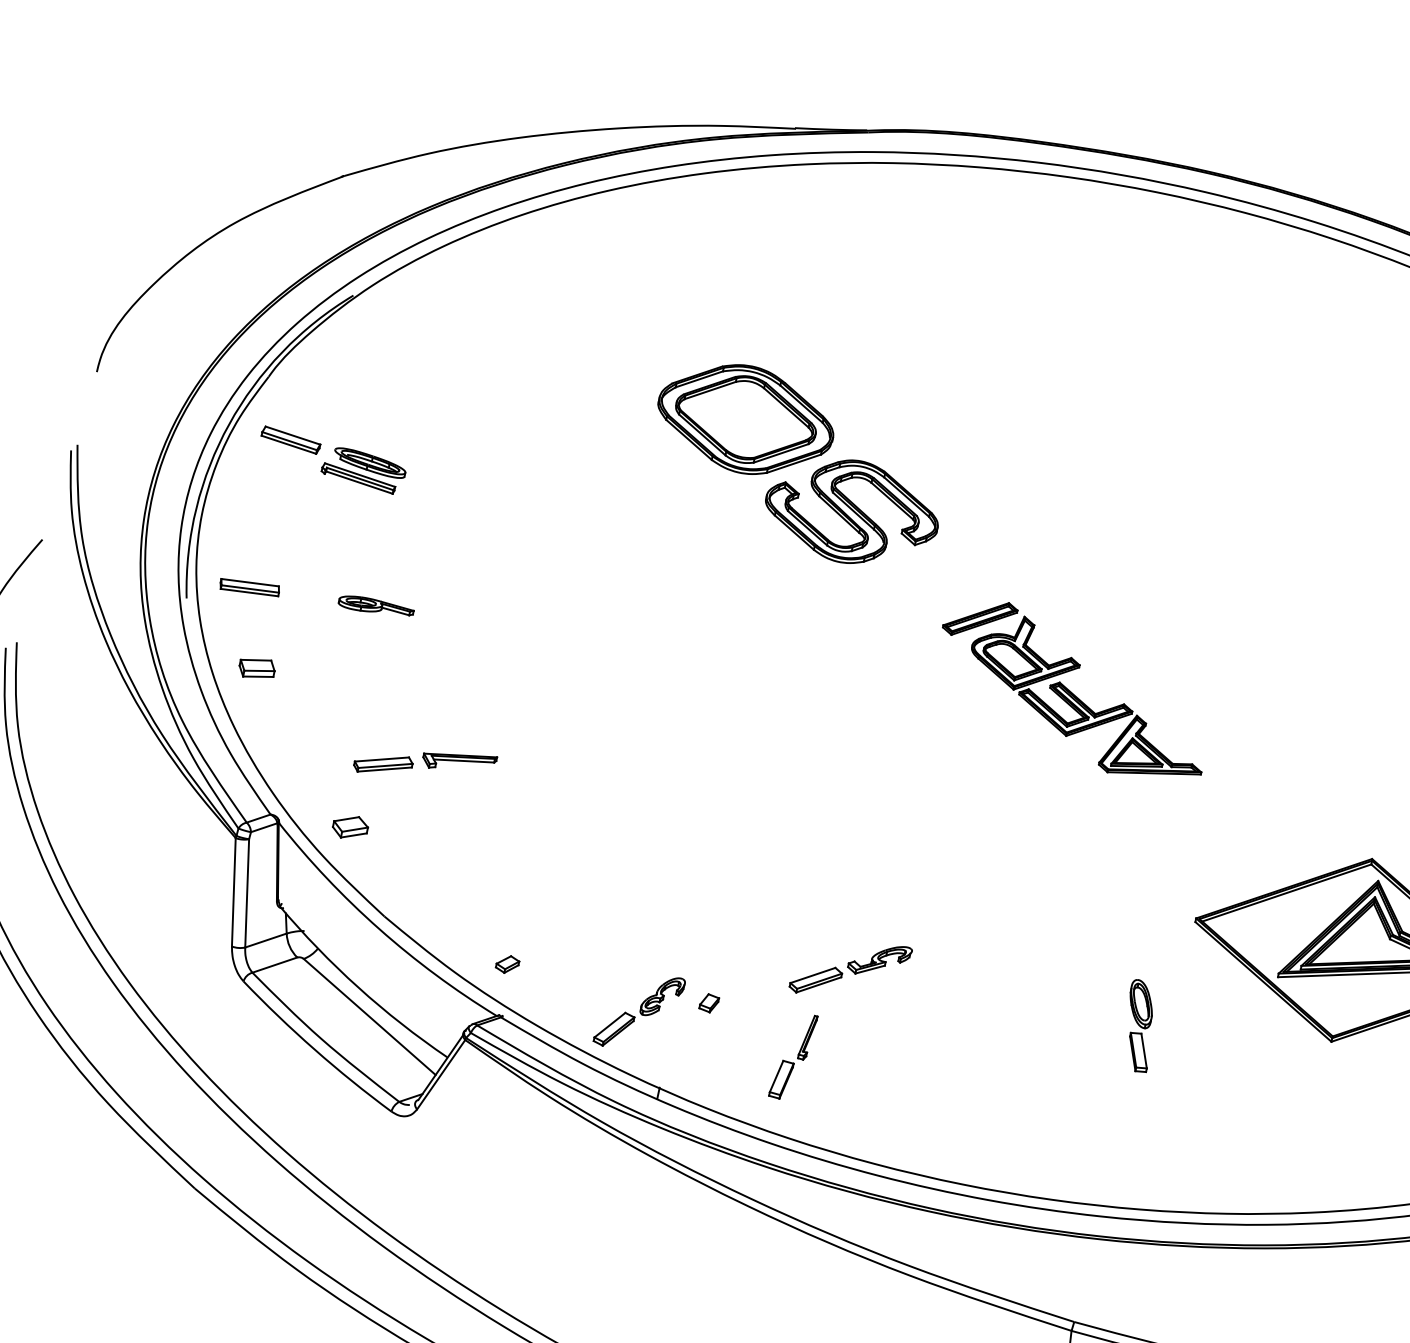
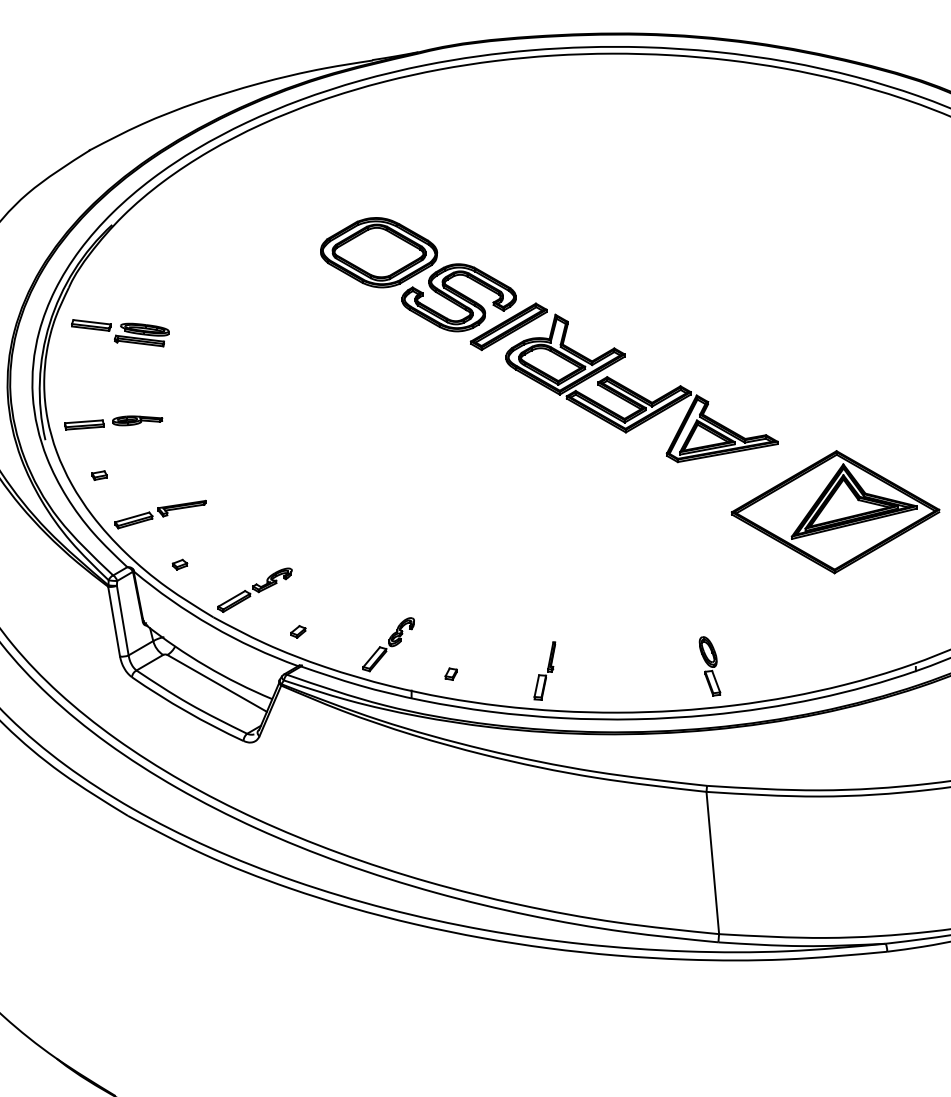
part: (376, 606) -> (137, 420), moved
part: (256, 668) -> (99, 475), size x0.62
part: (1073, 690) -> (623, 382), size x1.67
part: (425, 763) -> (160, 514), moved
part: (349, 826) -> (179, 564), size x0.62
part: (849, 968) -> (254, 589), moved
part: (708, 1002) -> (450, 673), moved
part: (1138, 1026) -> (709, 666), moved
part: (792, 1055) -> (544, 670), moved

